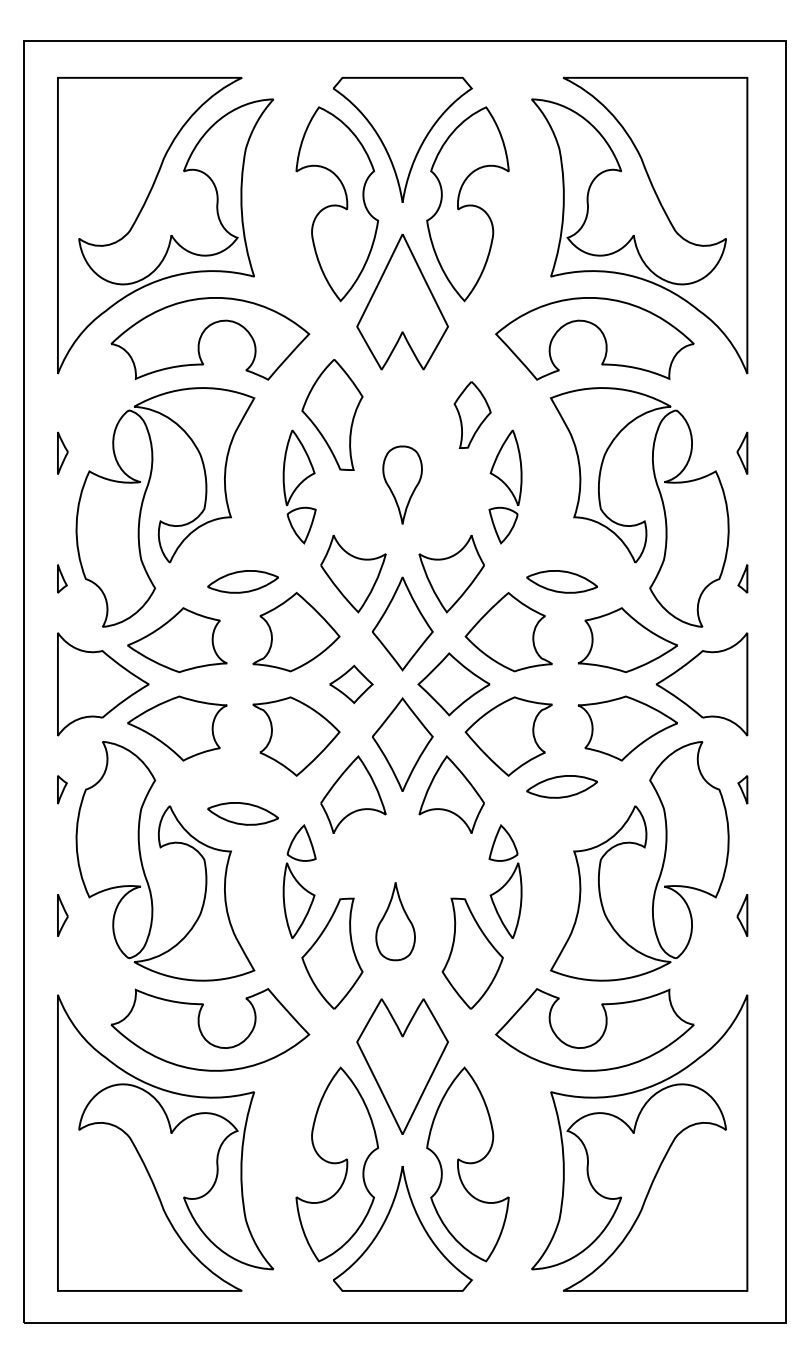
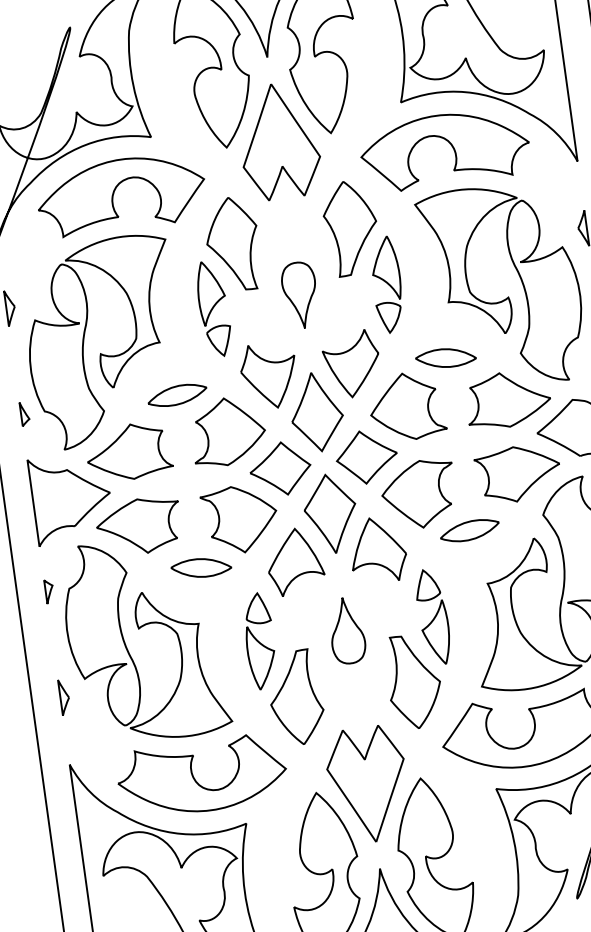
part: (472, 414) -> (350, 227), size x1.67
part: (351, 684) -> (280, 469), size x1.67
part: (242, 813) -> (200, 567), moved
part: (395, 921) -> (346, 630), moved

